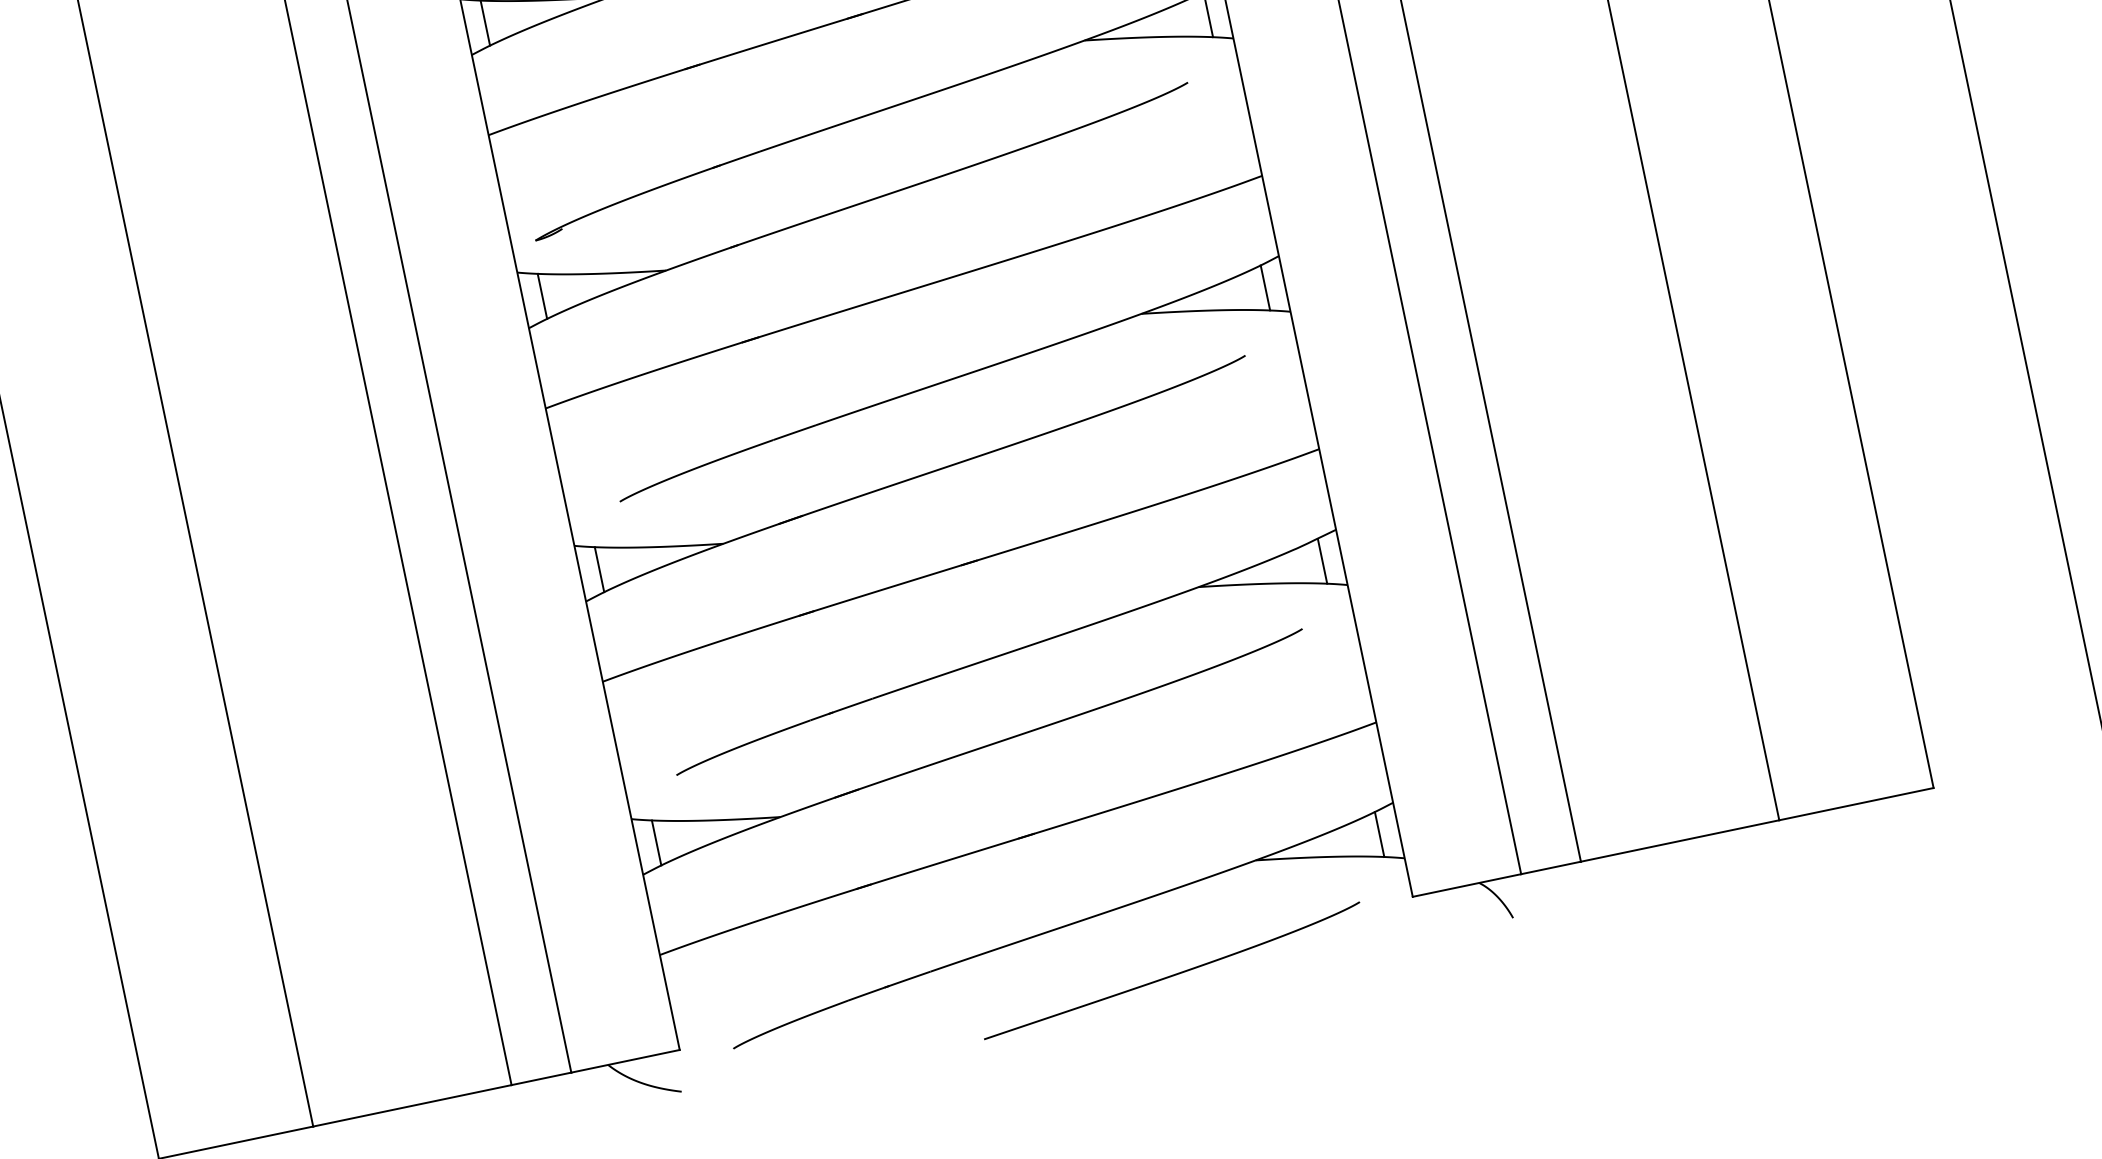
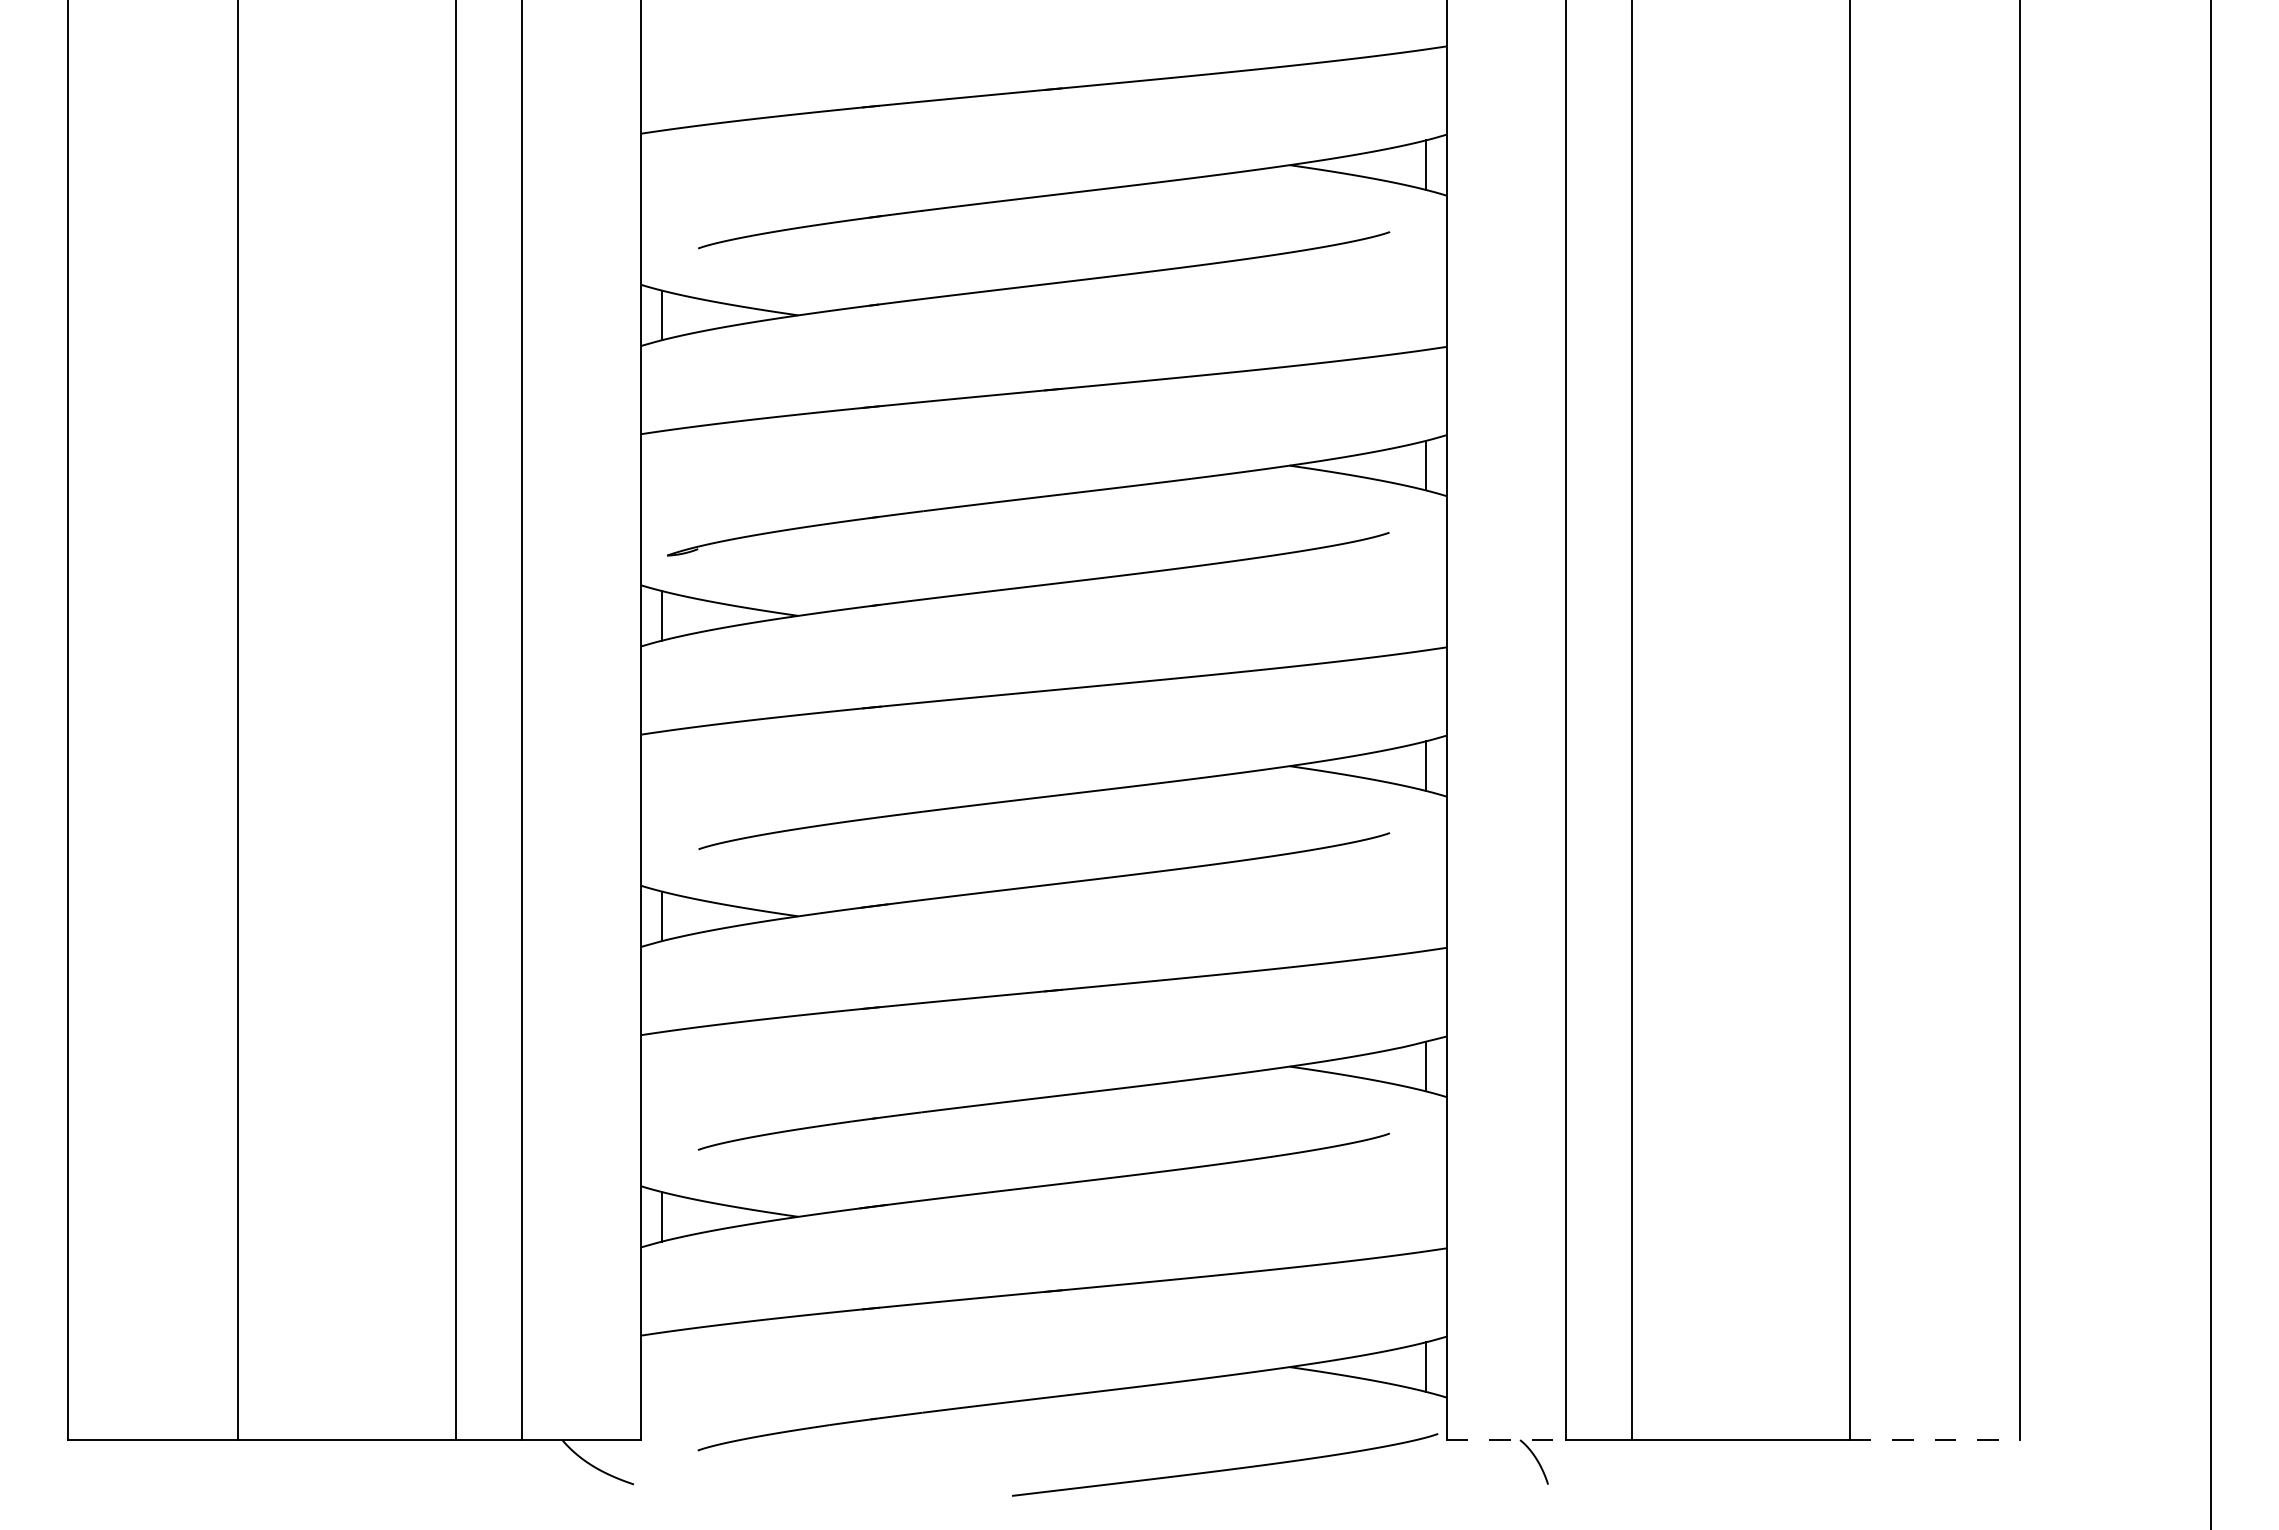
line: (1856, 804) -> (1934, 1440), solid -> dashed
line: (1466, 885) -> (1506, 1440), solid -> dashed
curve: (1175, 973) -> (1228, 1468), moved

